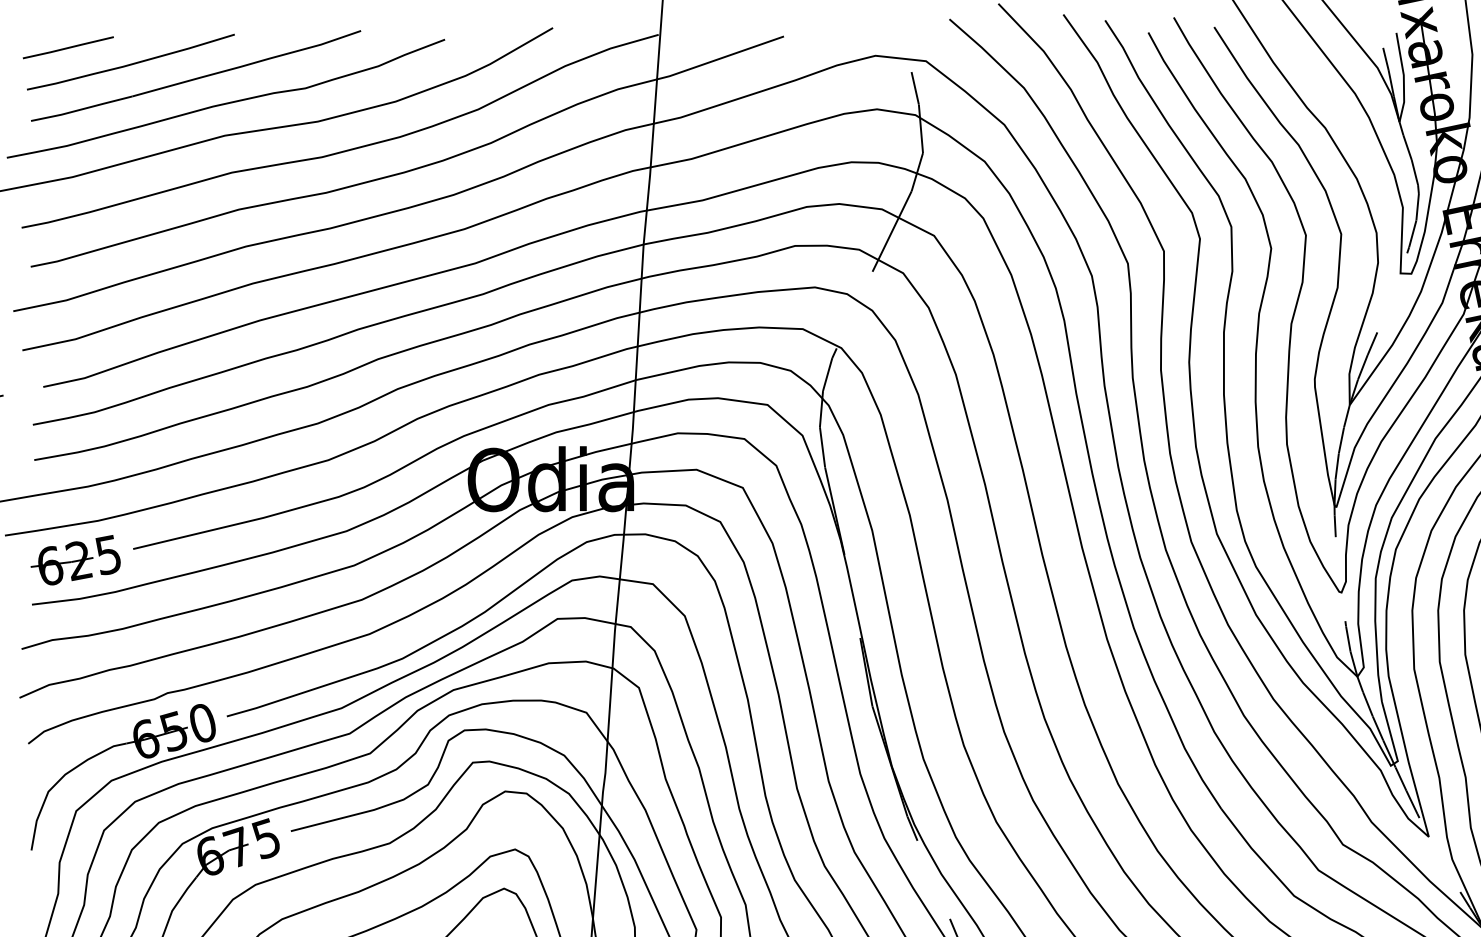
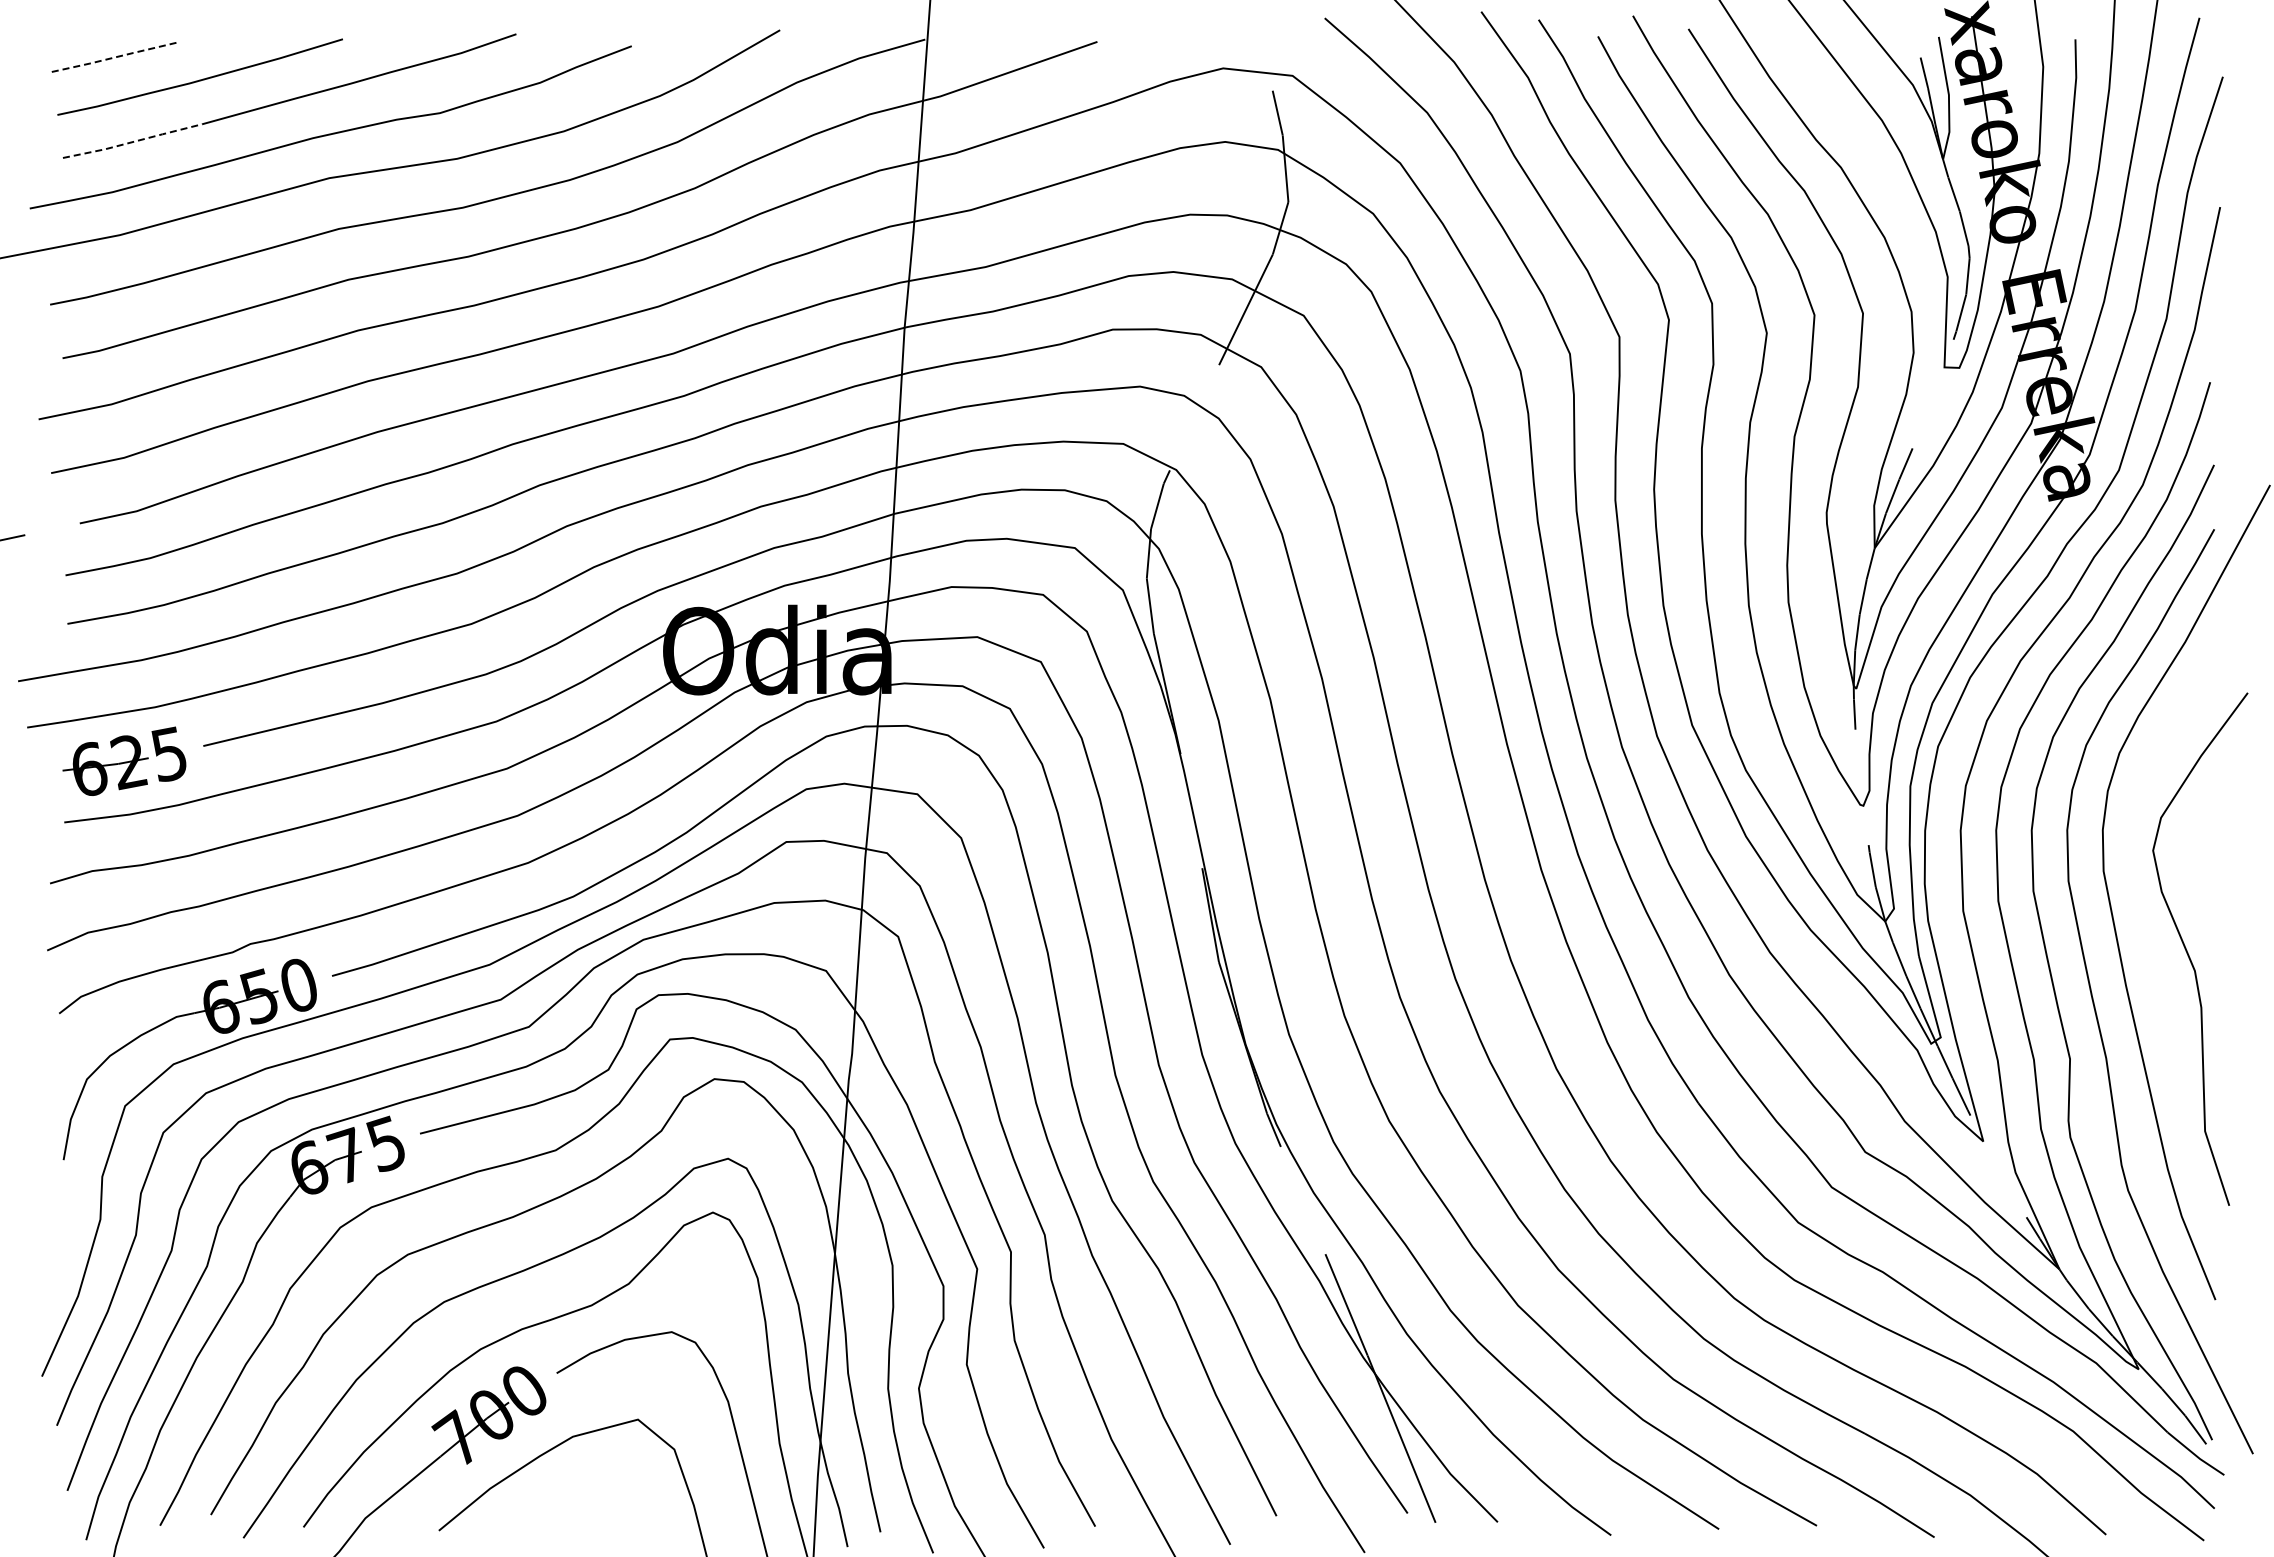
line: (68, 47) -> (114, 57), solid -> dashed
line: (81, 109) -> (132, 142), solid -> dashed

